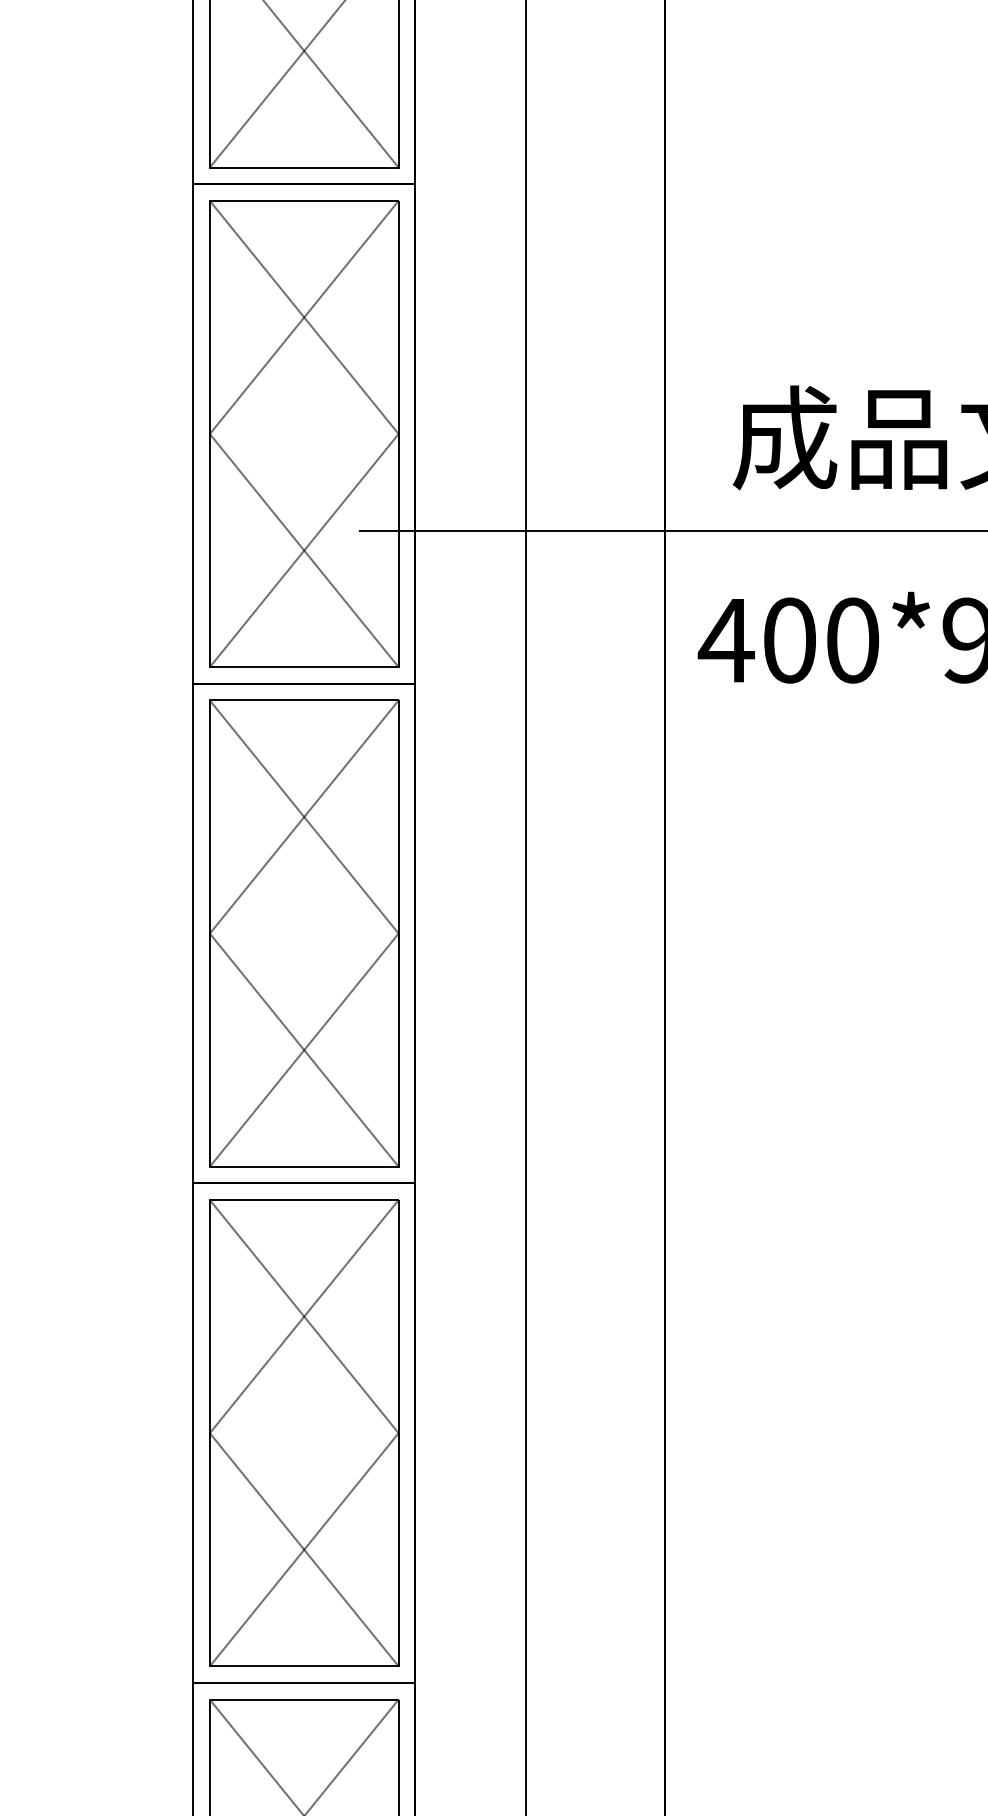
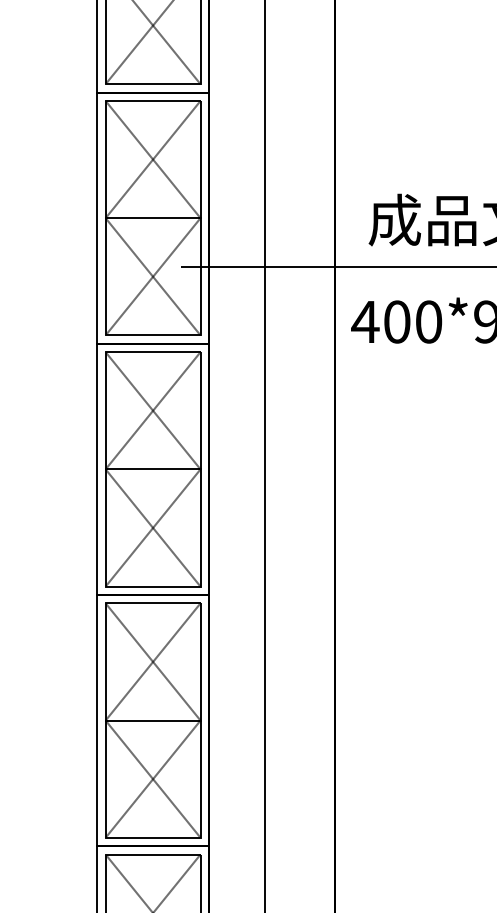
line: (303, 434) -> (152, 218), added
line: (303, 933) -> (152, 469), added
line: (303, 1433) -> (152, 720), added

